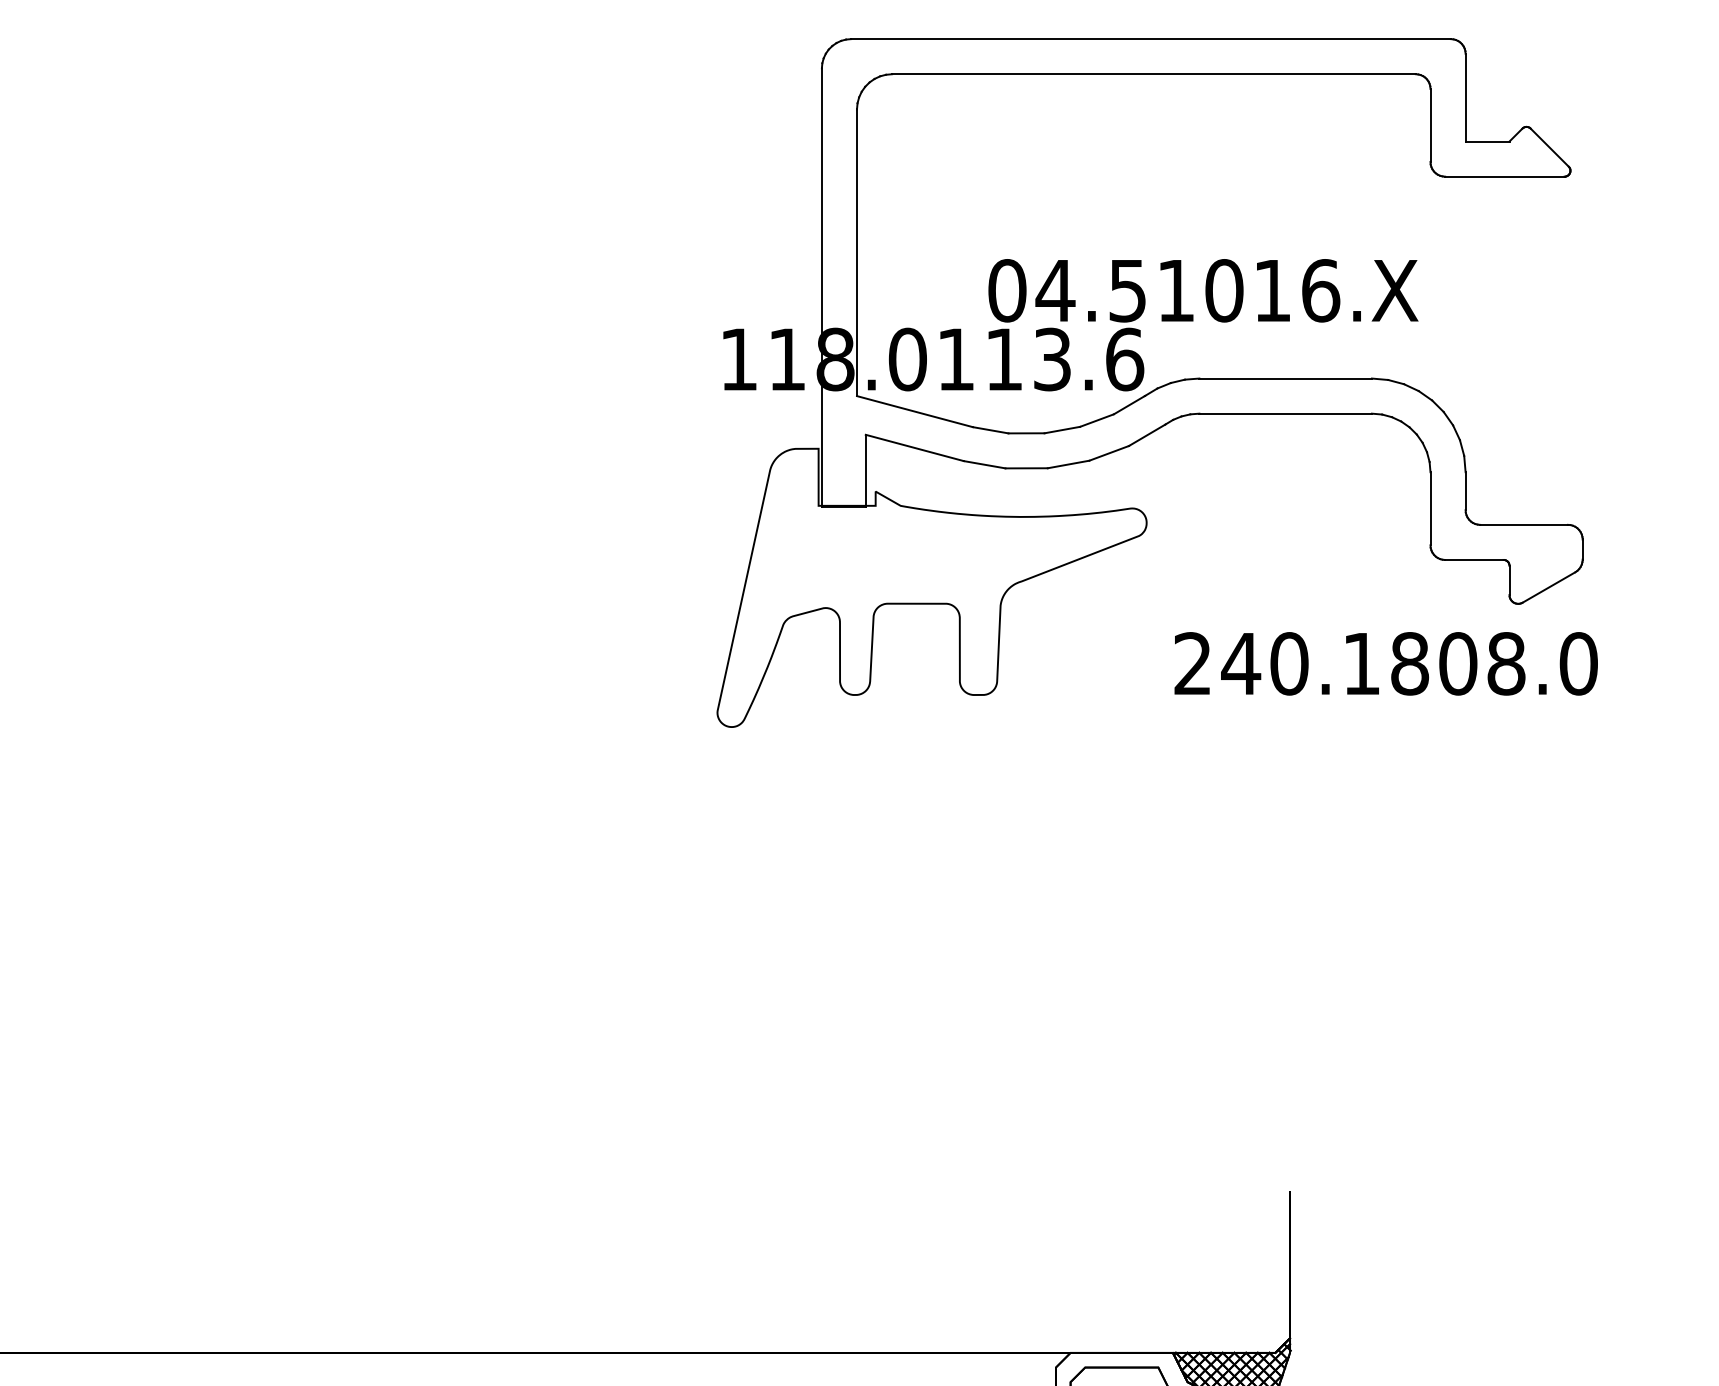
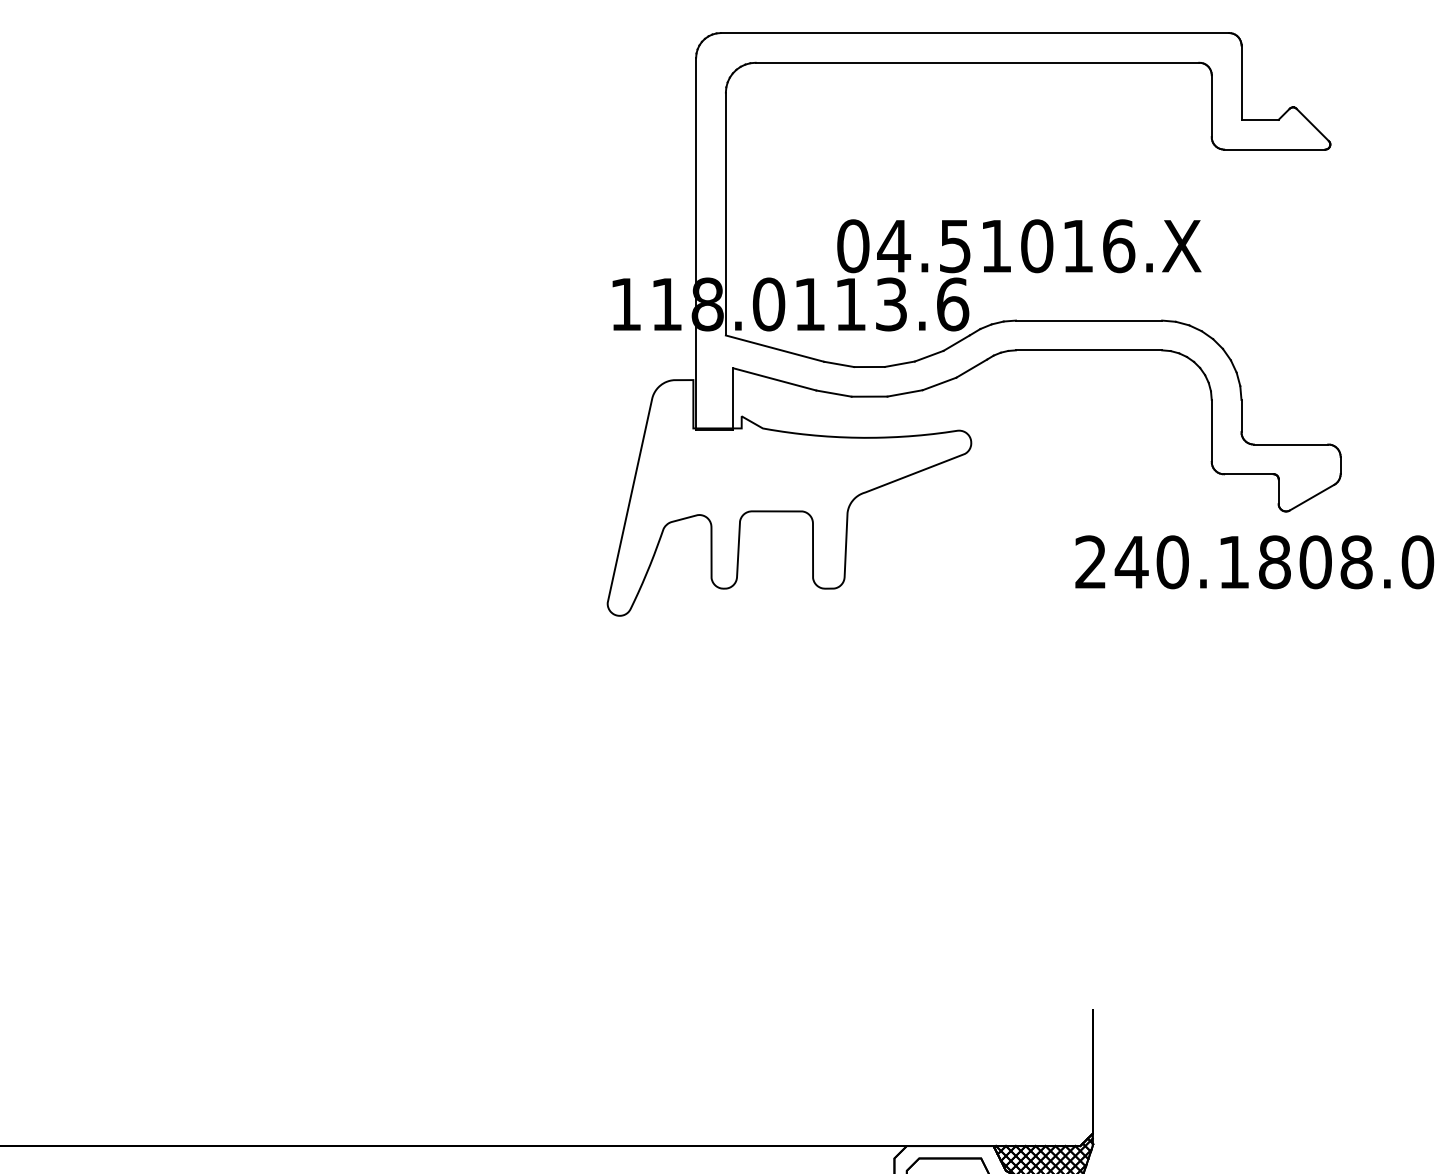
text: (1385, 663) -> (1254, 562), moved

